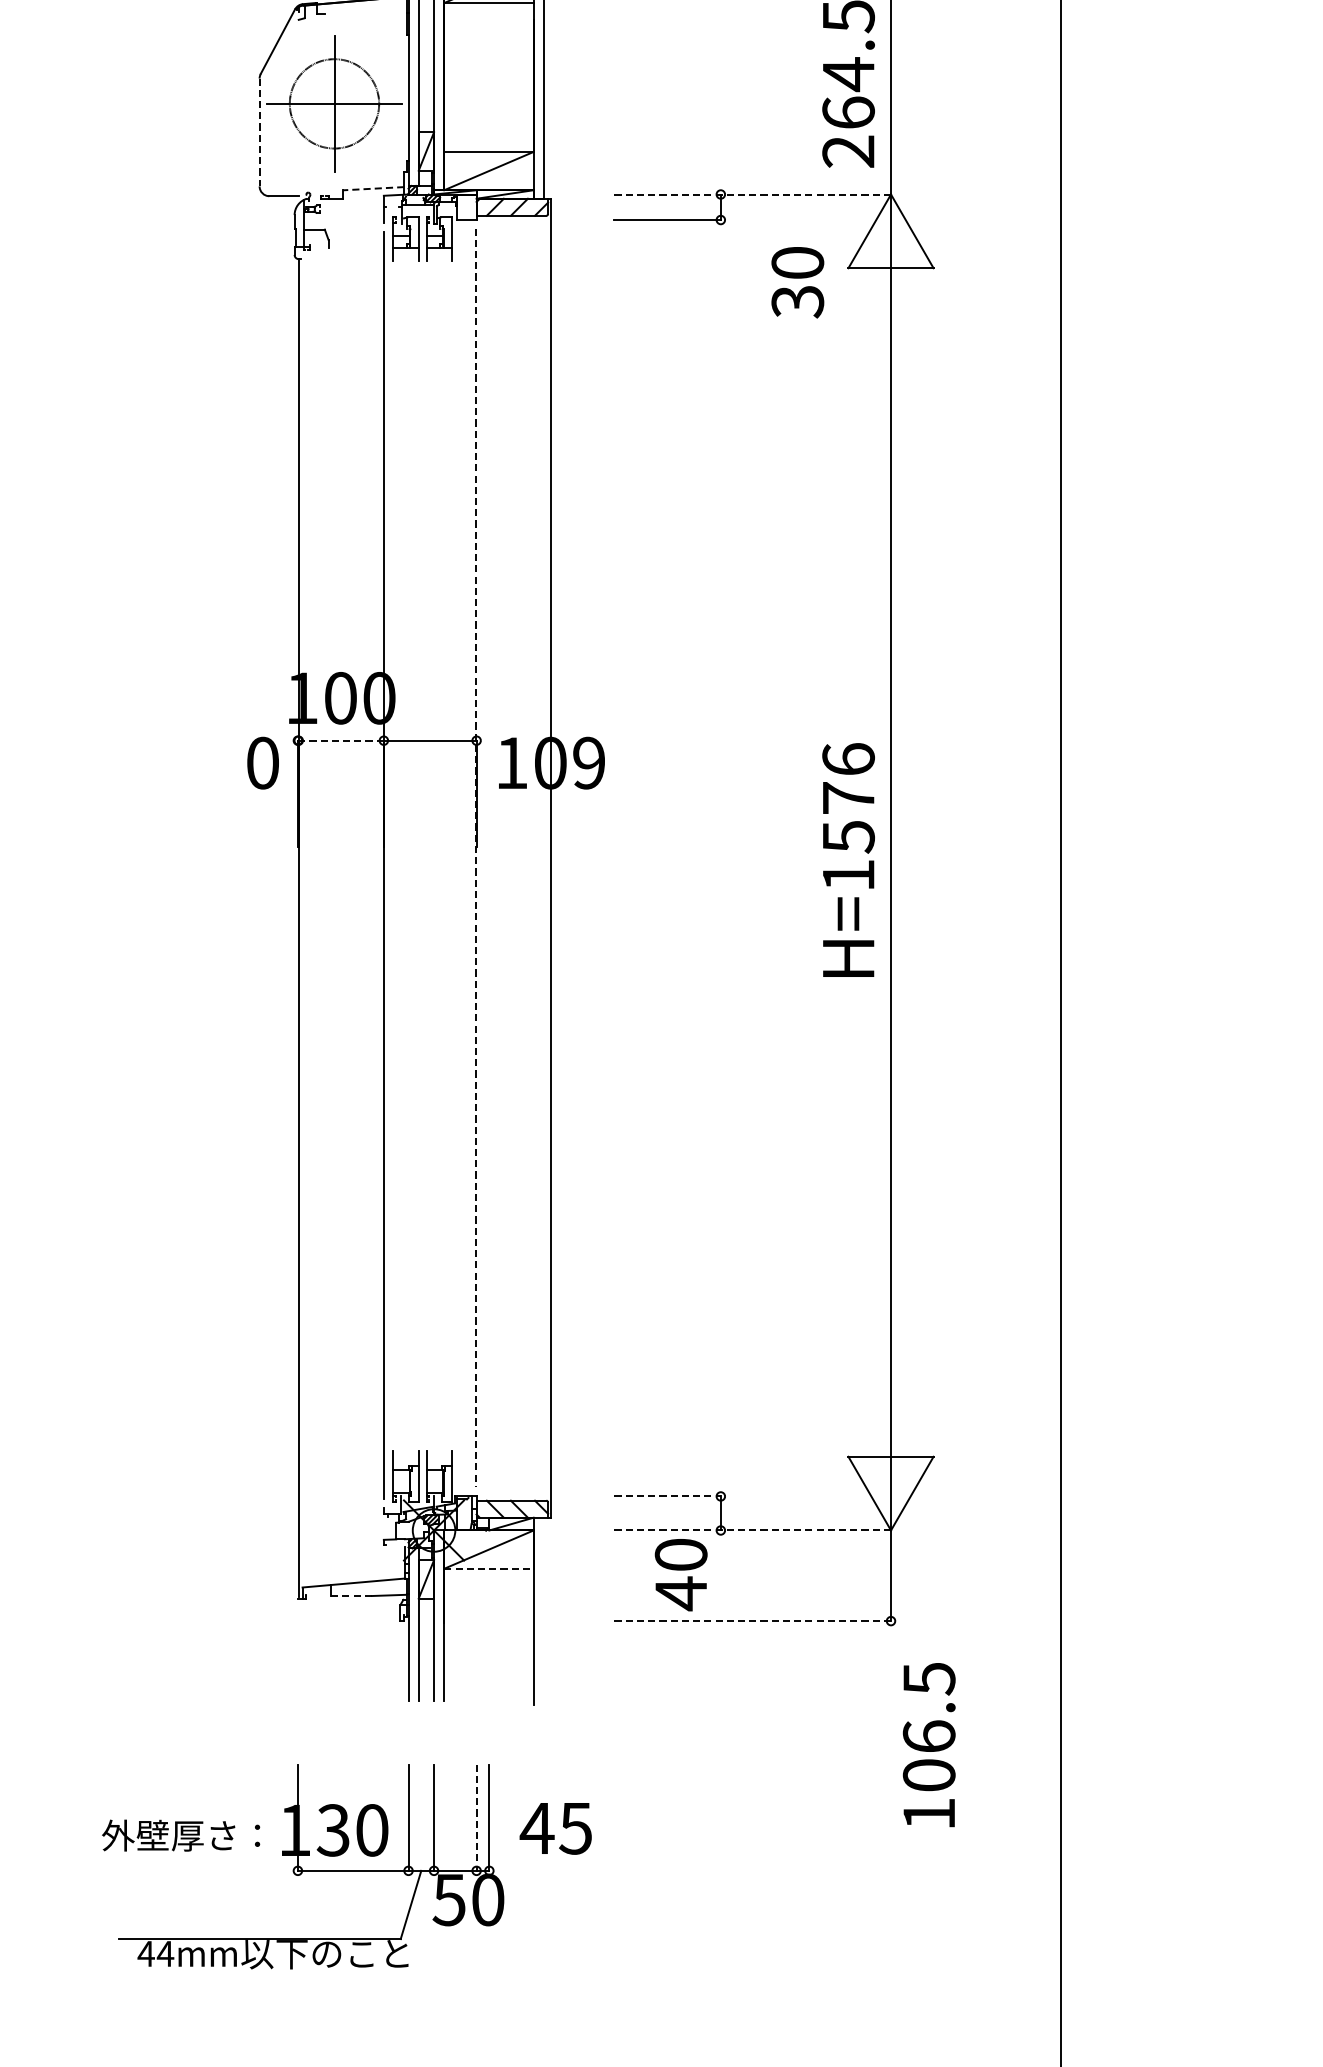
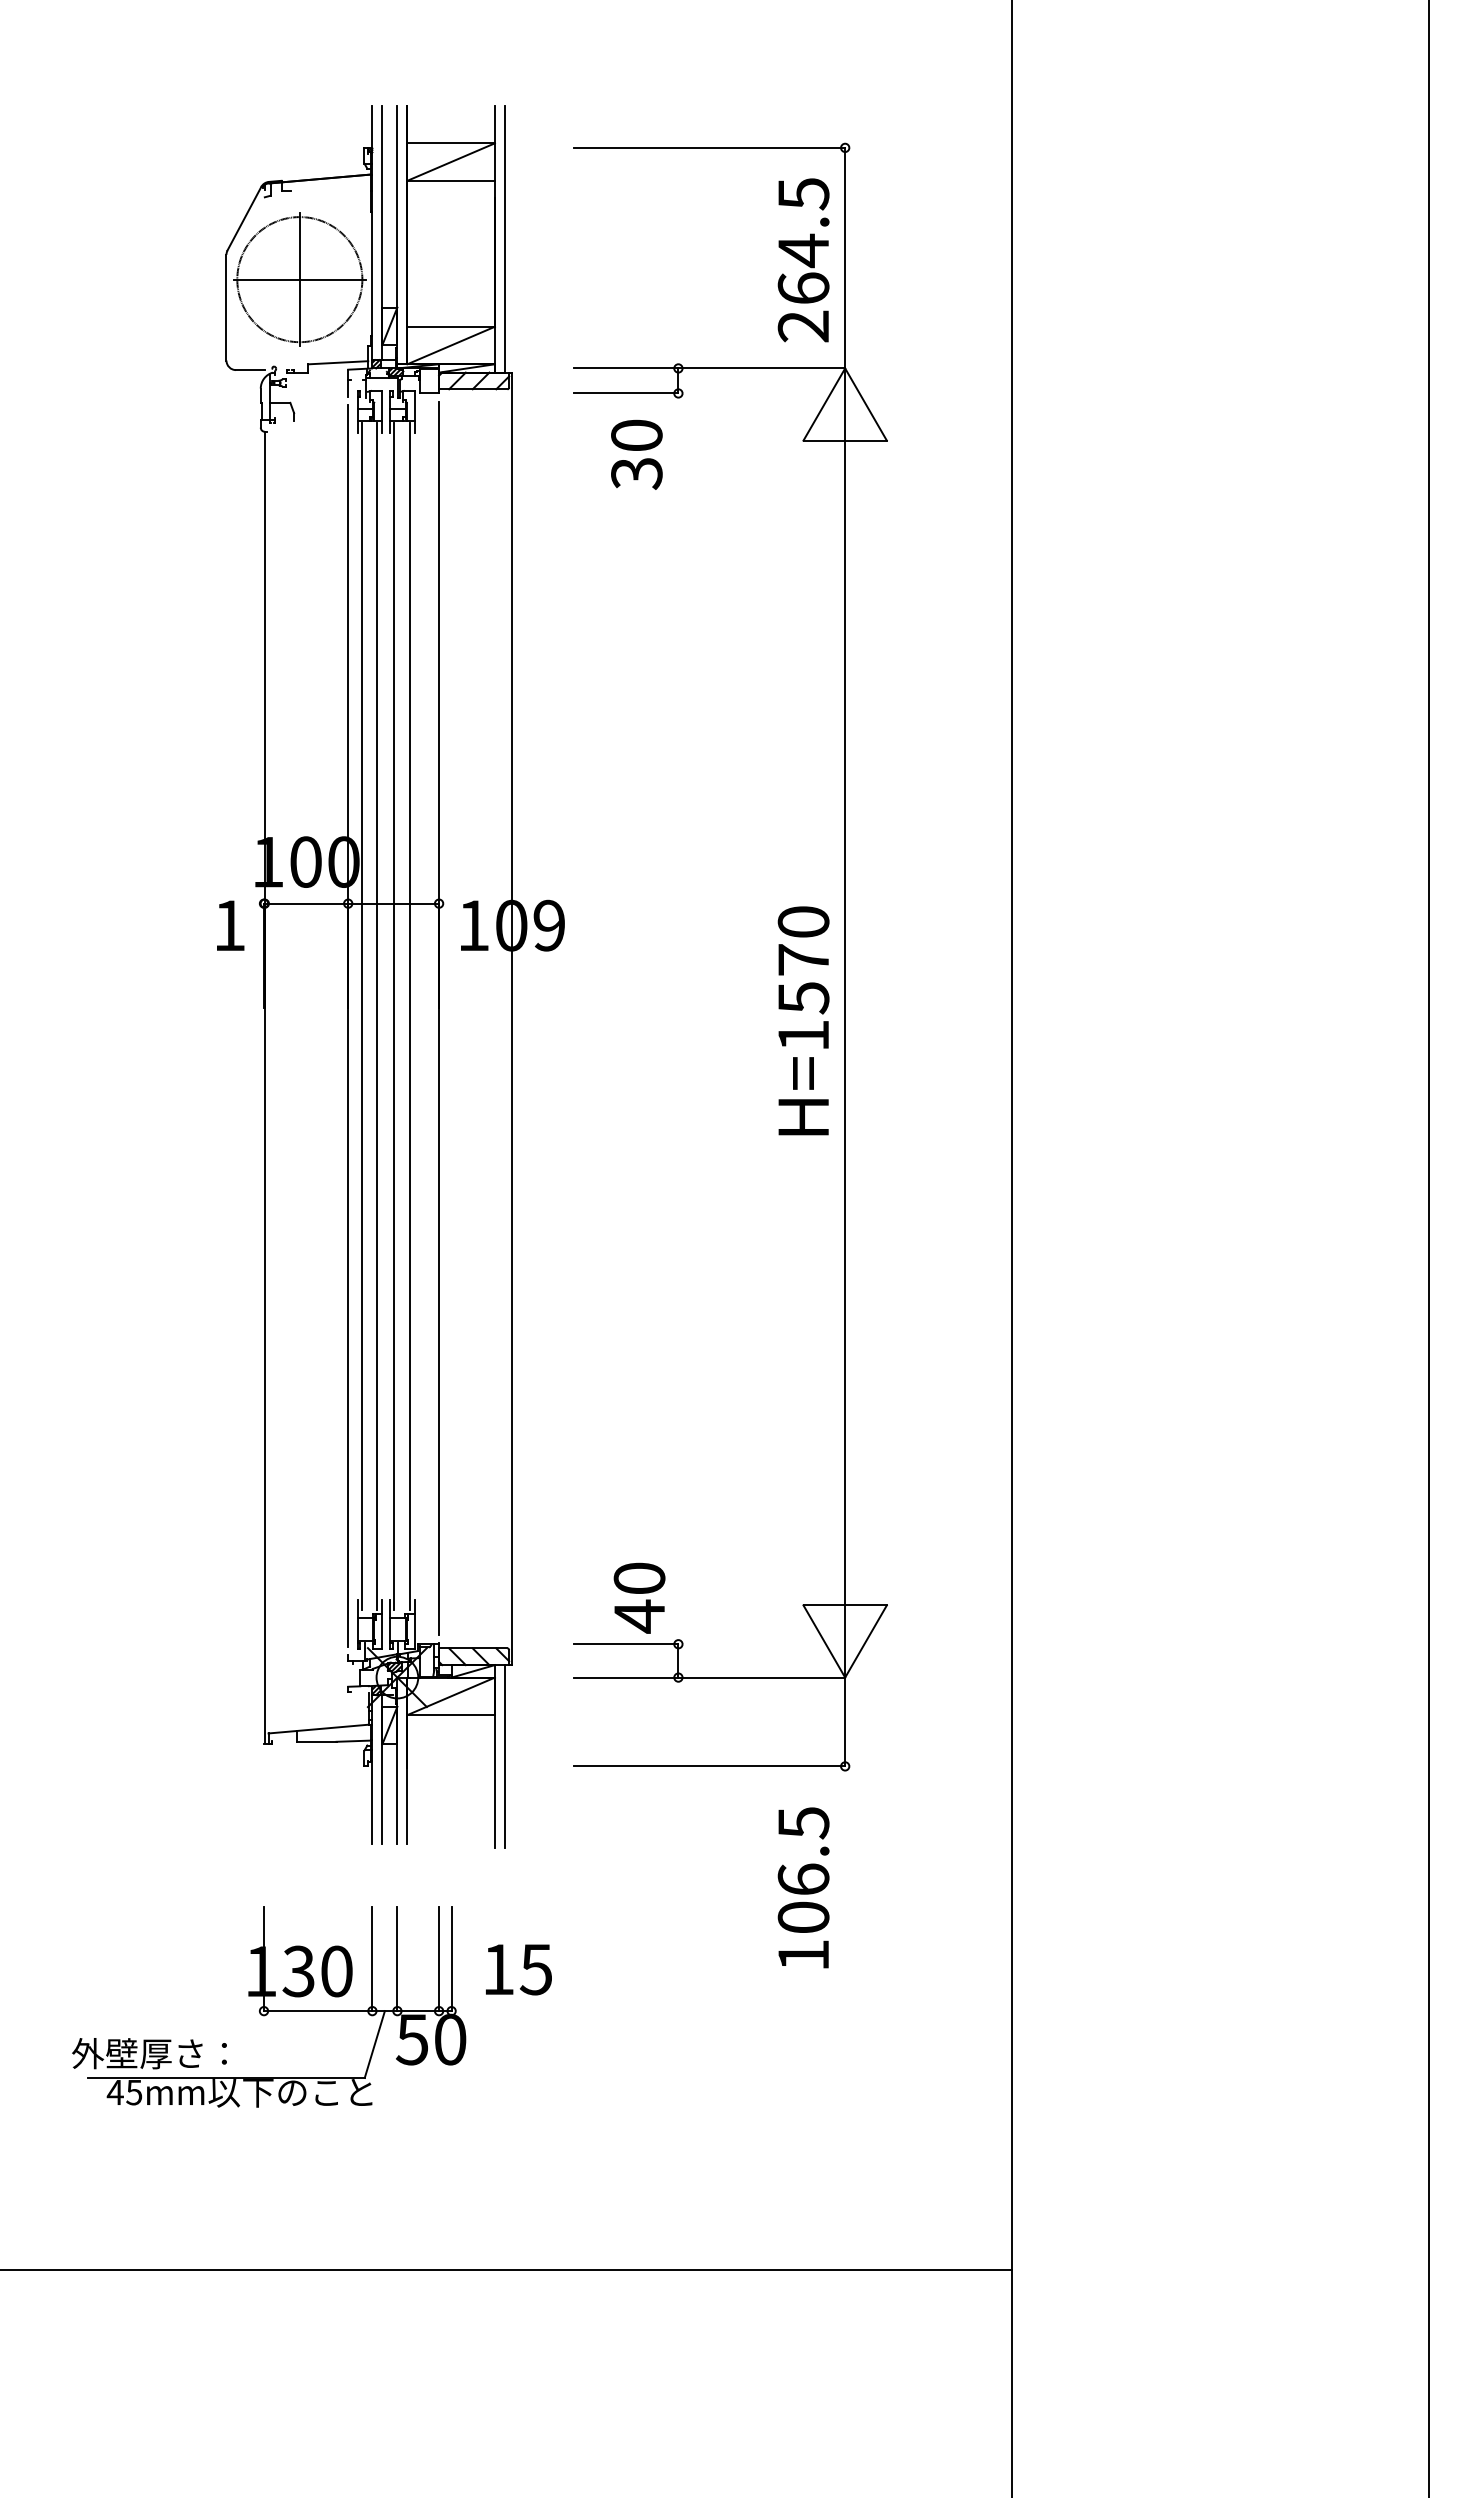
circle: (334, 103) -> (299, 279), size x1.43
line: (259, 132) -> (226, 307), dashed -> solid
line: (372, 188) -> (337, 362), dashed -> solid
line: (752, 194) -> (709, 368), dashed -> solid
text: (797, 282) -> (636, 454), moved
line: (341, 740) -> (306, 903), dashed -> solid
text: (848, 758) -> (803, 921), H=1576 -> H=1570
text: (262, 762) -> (229, 925), 0 -> 1
line: (397, 855) -> (361, 1016), added
line: (412, 855) -> (376, 1016), added
line: (431, 855) -> (394, 1016), added
line: (446, 855) -> (409, 1016), added
line: (475, 857) -> (438, 1018), dashed -> solid
line: (667, 1496) -> (626, 1644), dashed -> solid
line: (752, 1530) -> (709, 1677), dashed -> solid
line: (489, 1569) -> (451, 1715), dashed -> solid
text: (681, 1574) -> (639, 1597), moved
line: (352, 1595) -> (317, 1741), dashed -> solid
line: (544, 1611) -> (505, 1756), added
line: (752, 1621) -> (709, 1766), dashed -> solid
text: (929, 1744) -> (803, 1887), moved
line: (477, 1818) -> (439, 1959), dashed -> solid
text: (537, 1828) -> (498, 1969), 45 -> 15
text: (181, 1835) -> (149, 2053), moved
text: (164, 1953) -> (133, 2092), 44mm -> 45mm

